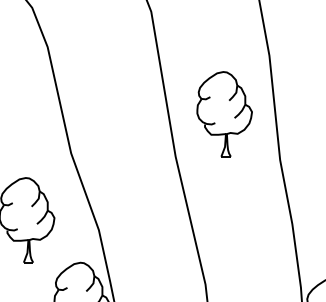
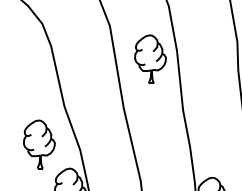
part: (224, 112) -> (150, 58), moved

